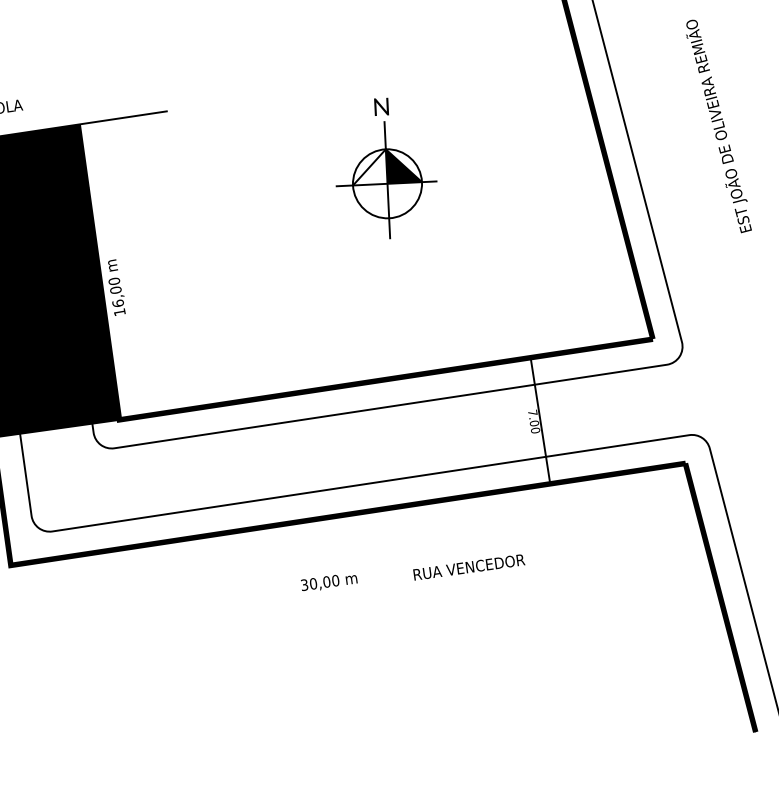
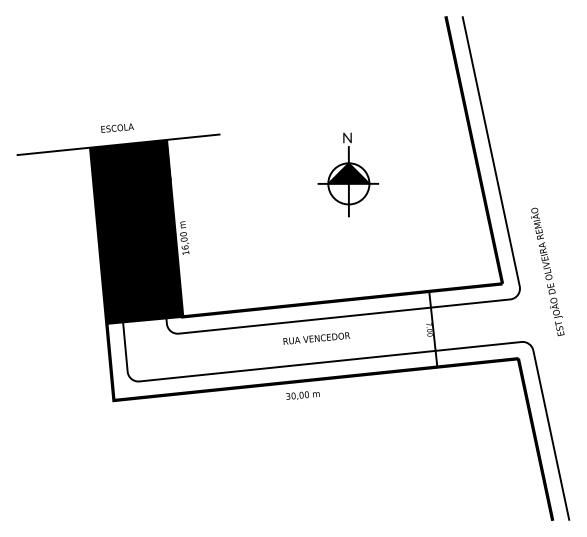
text: (718, 125) -> (547, 271), moved
fill: (369, 167) -> (338, 173), added
text: (468, 567) -> (316, 338), moved
text: (328, 582) -> (302, 395), moved

